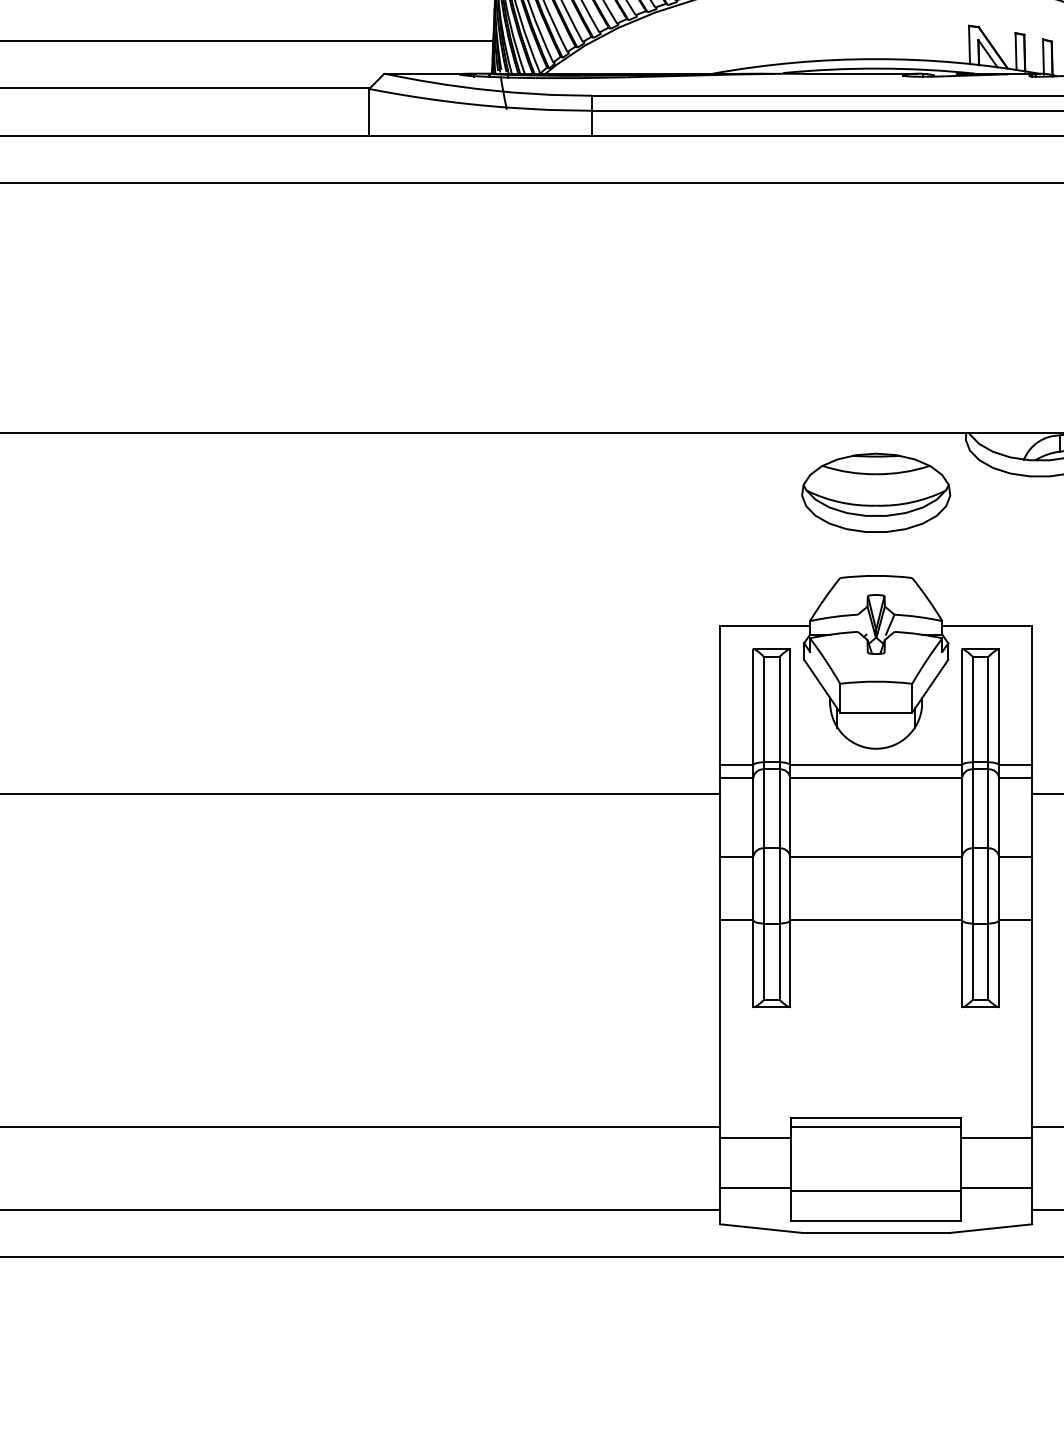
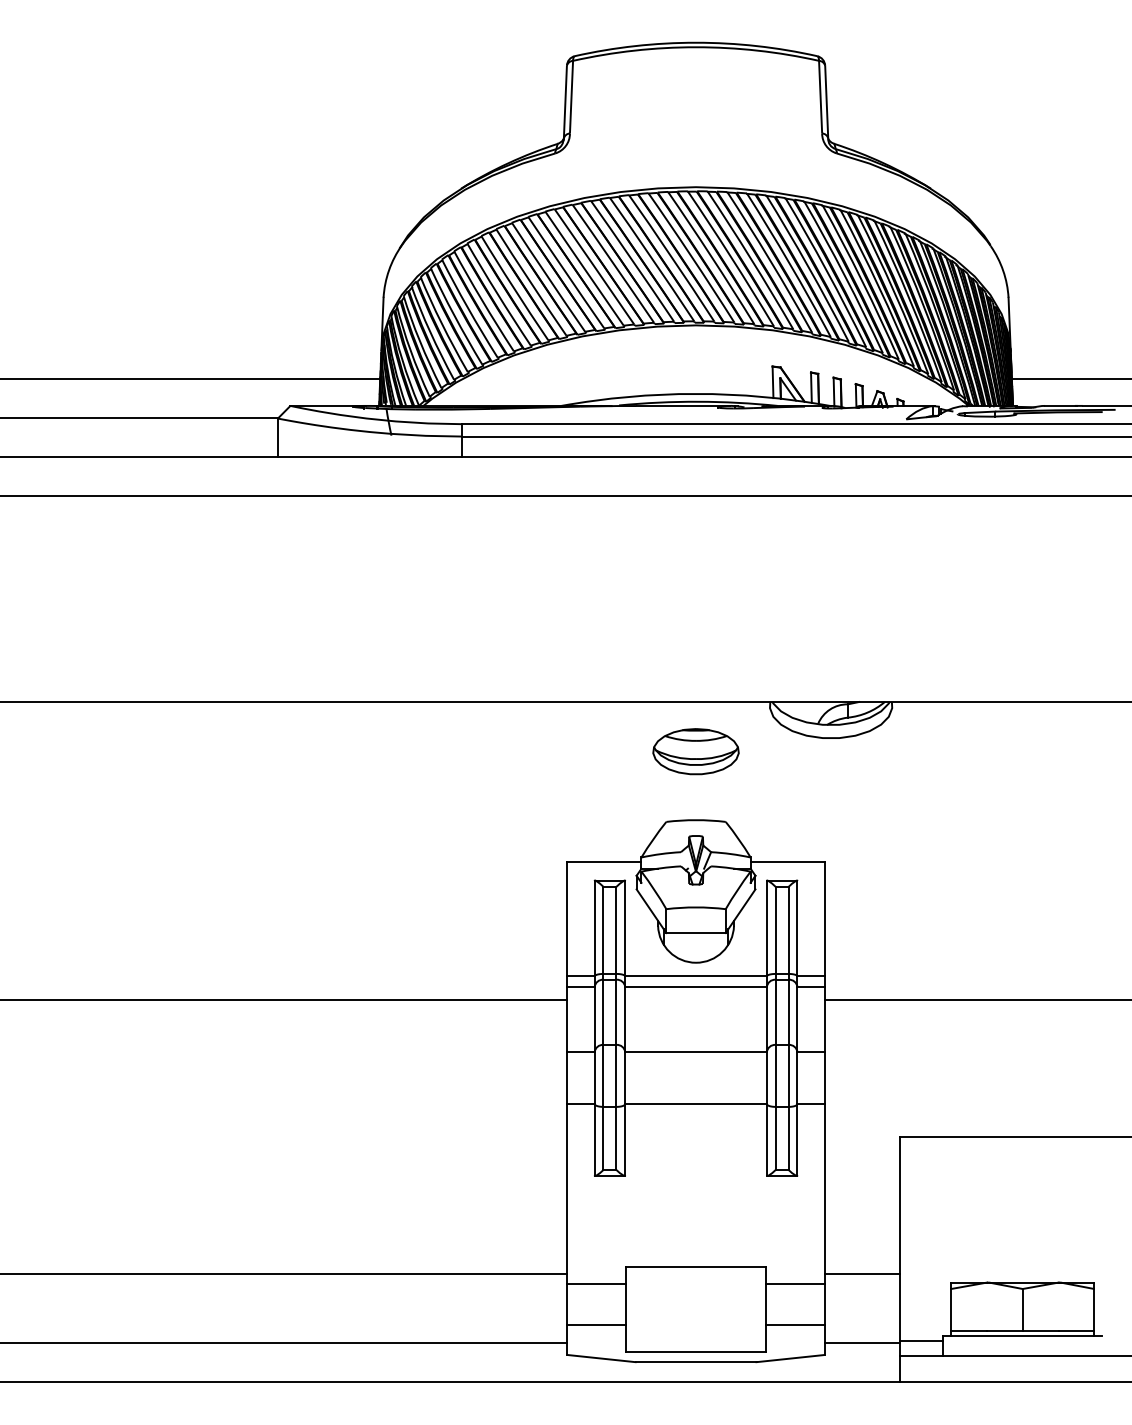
part: (875, 492) -> (695, 751), size x0.7
line: (875, 1126) -> (695, 1274), removed
line: (875, 1190) -> (695, 1327), removed

